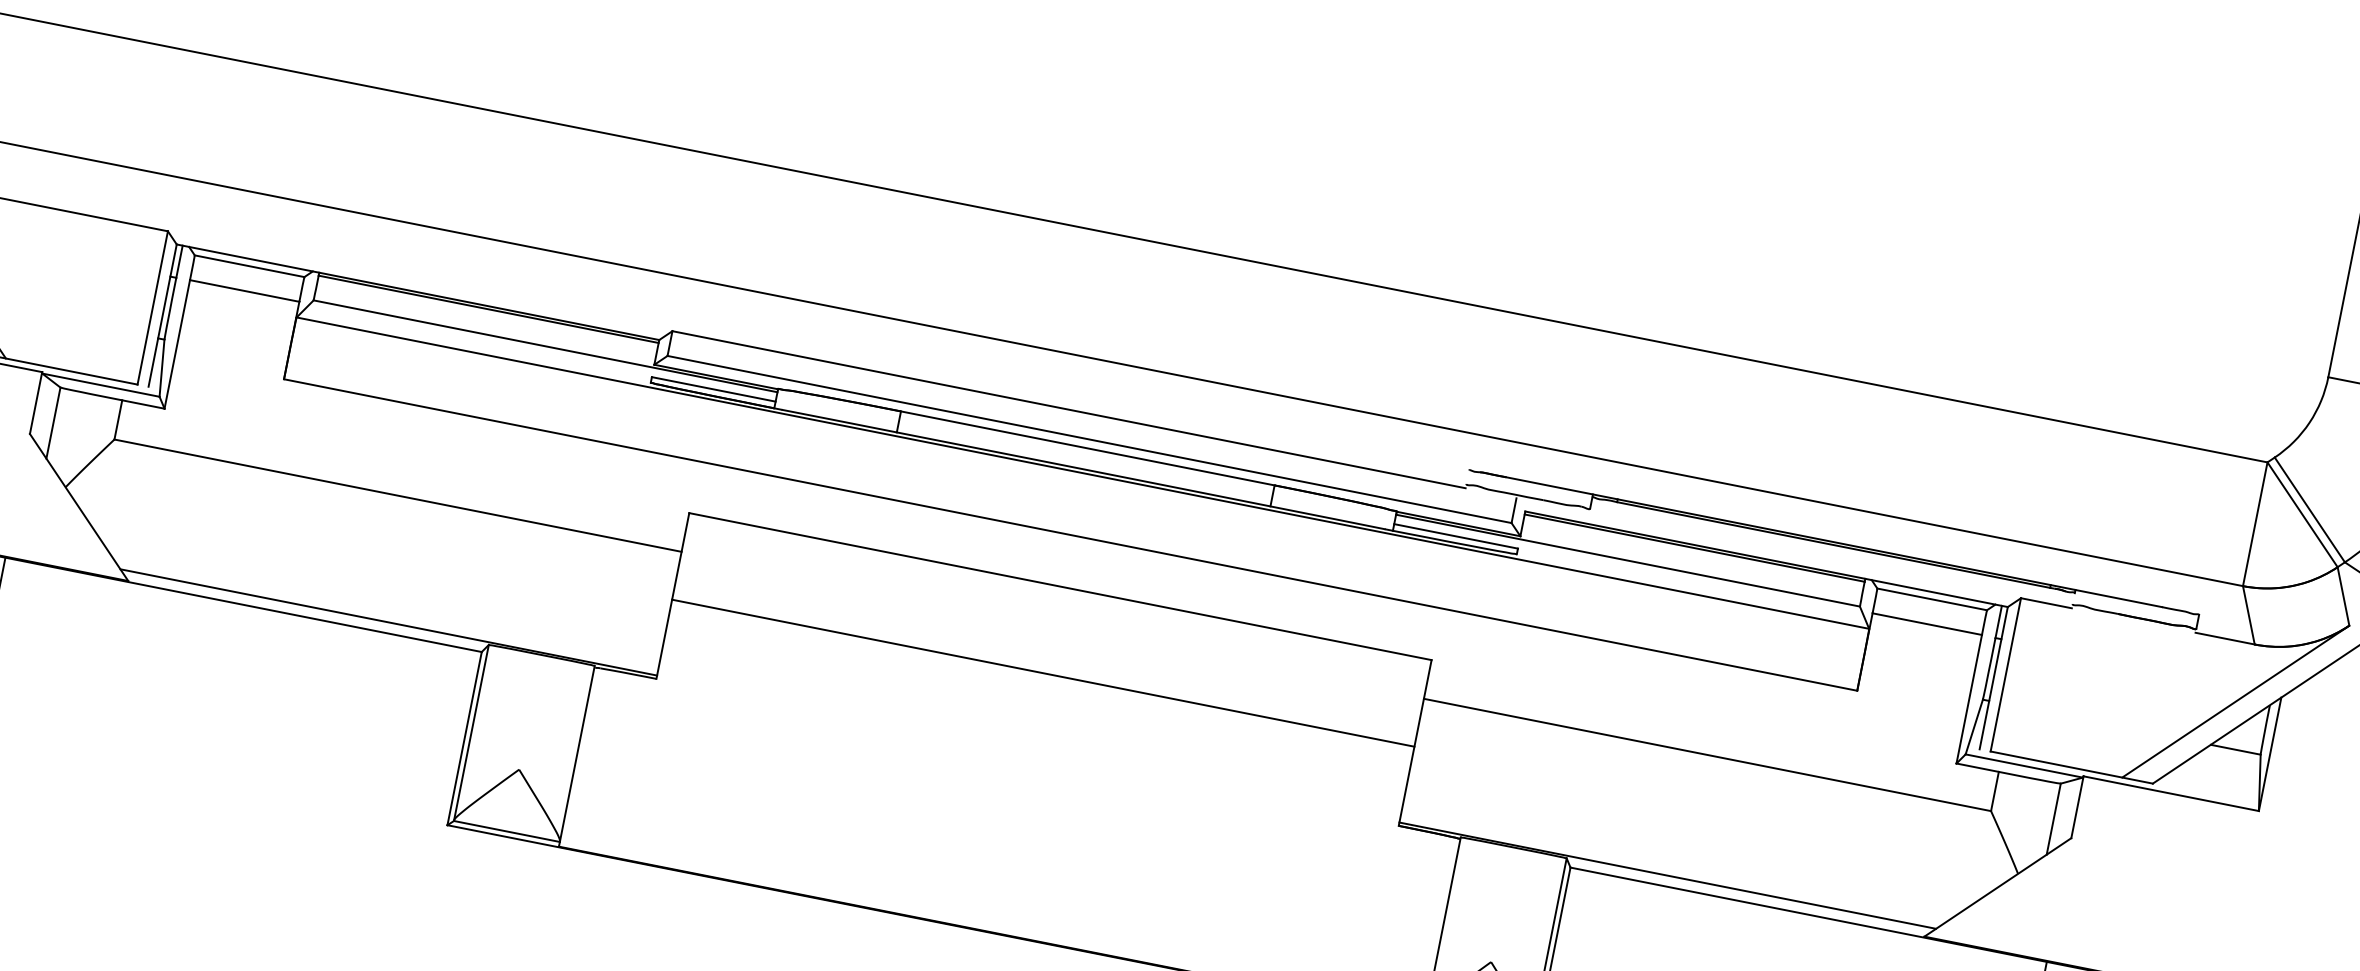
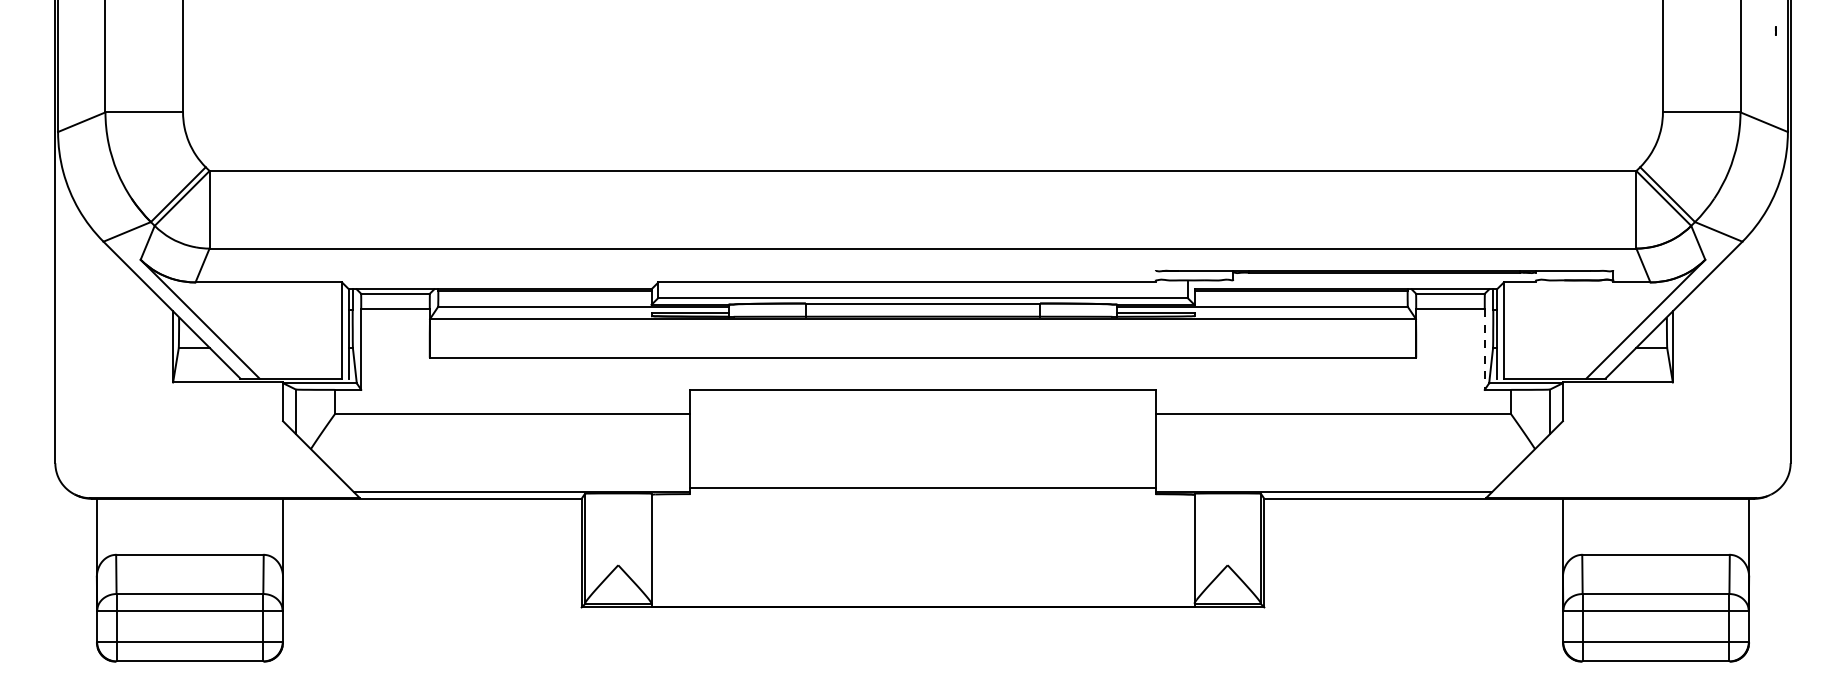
line: (1042, 673) -> (922, 488), moved
line: (1968, 700) -> (1484, 350), solid -> dashed

